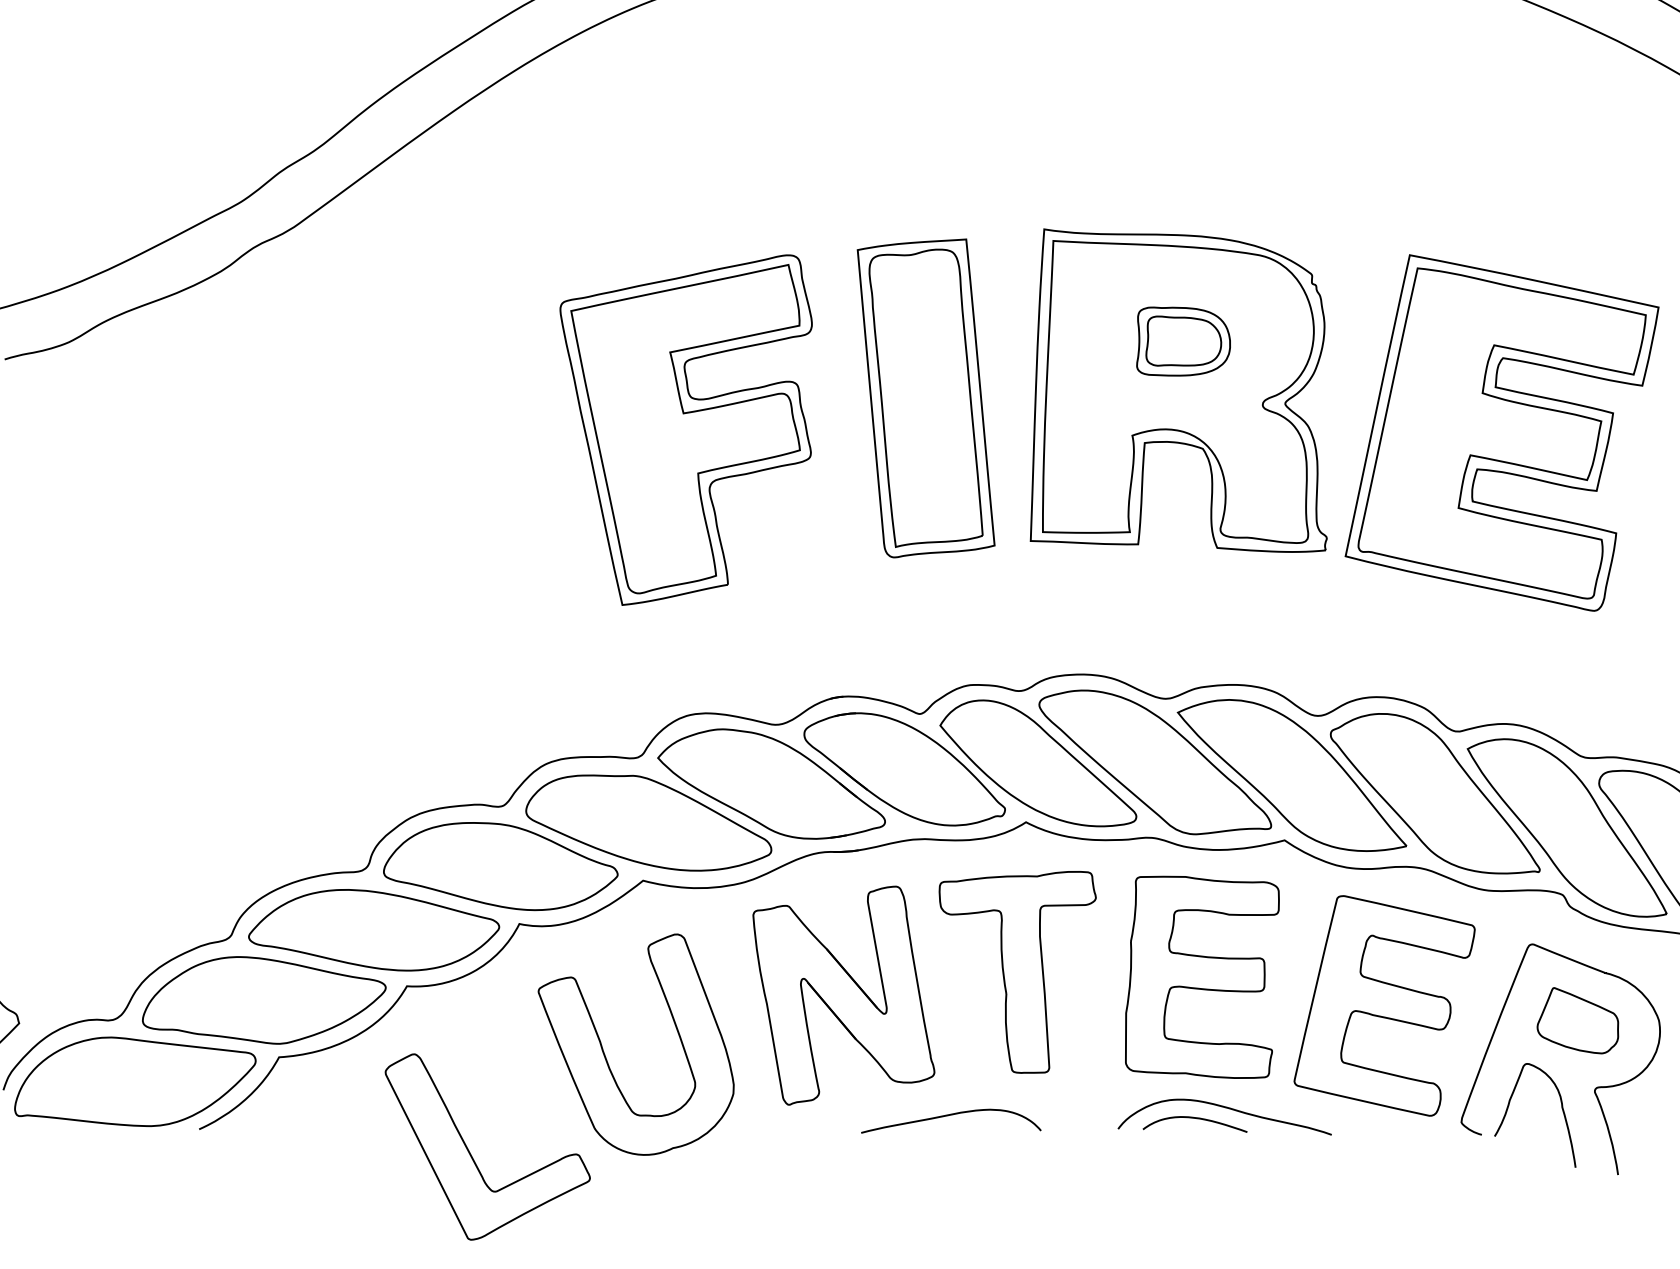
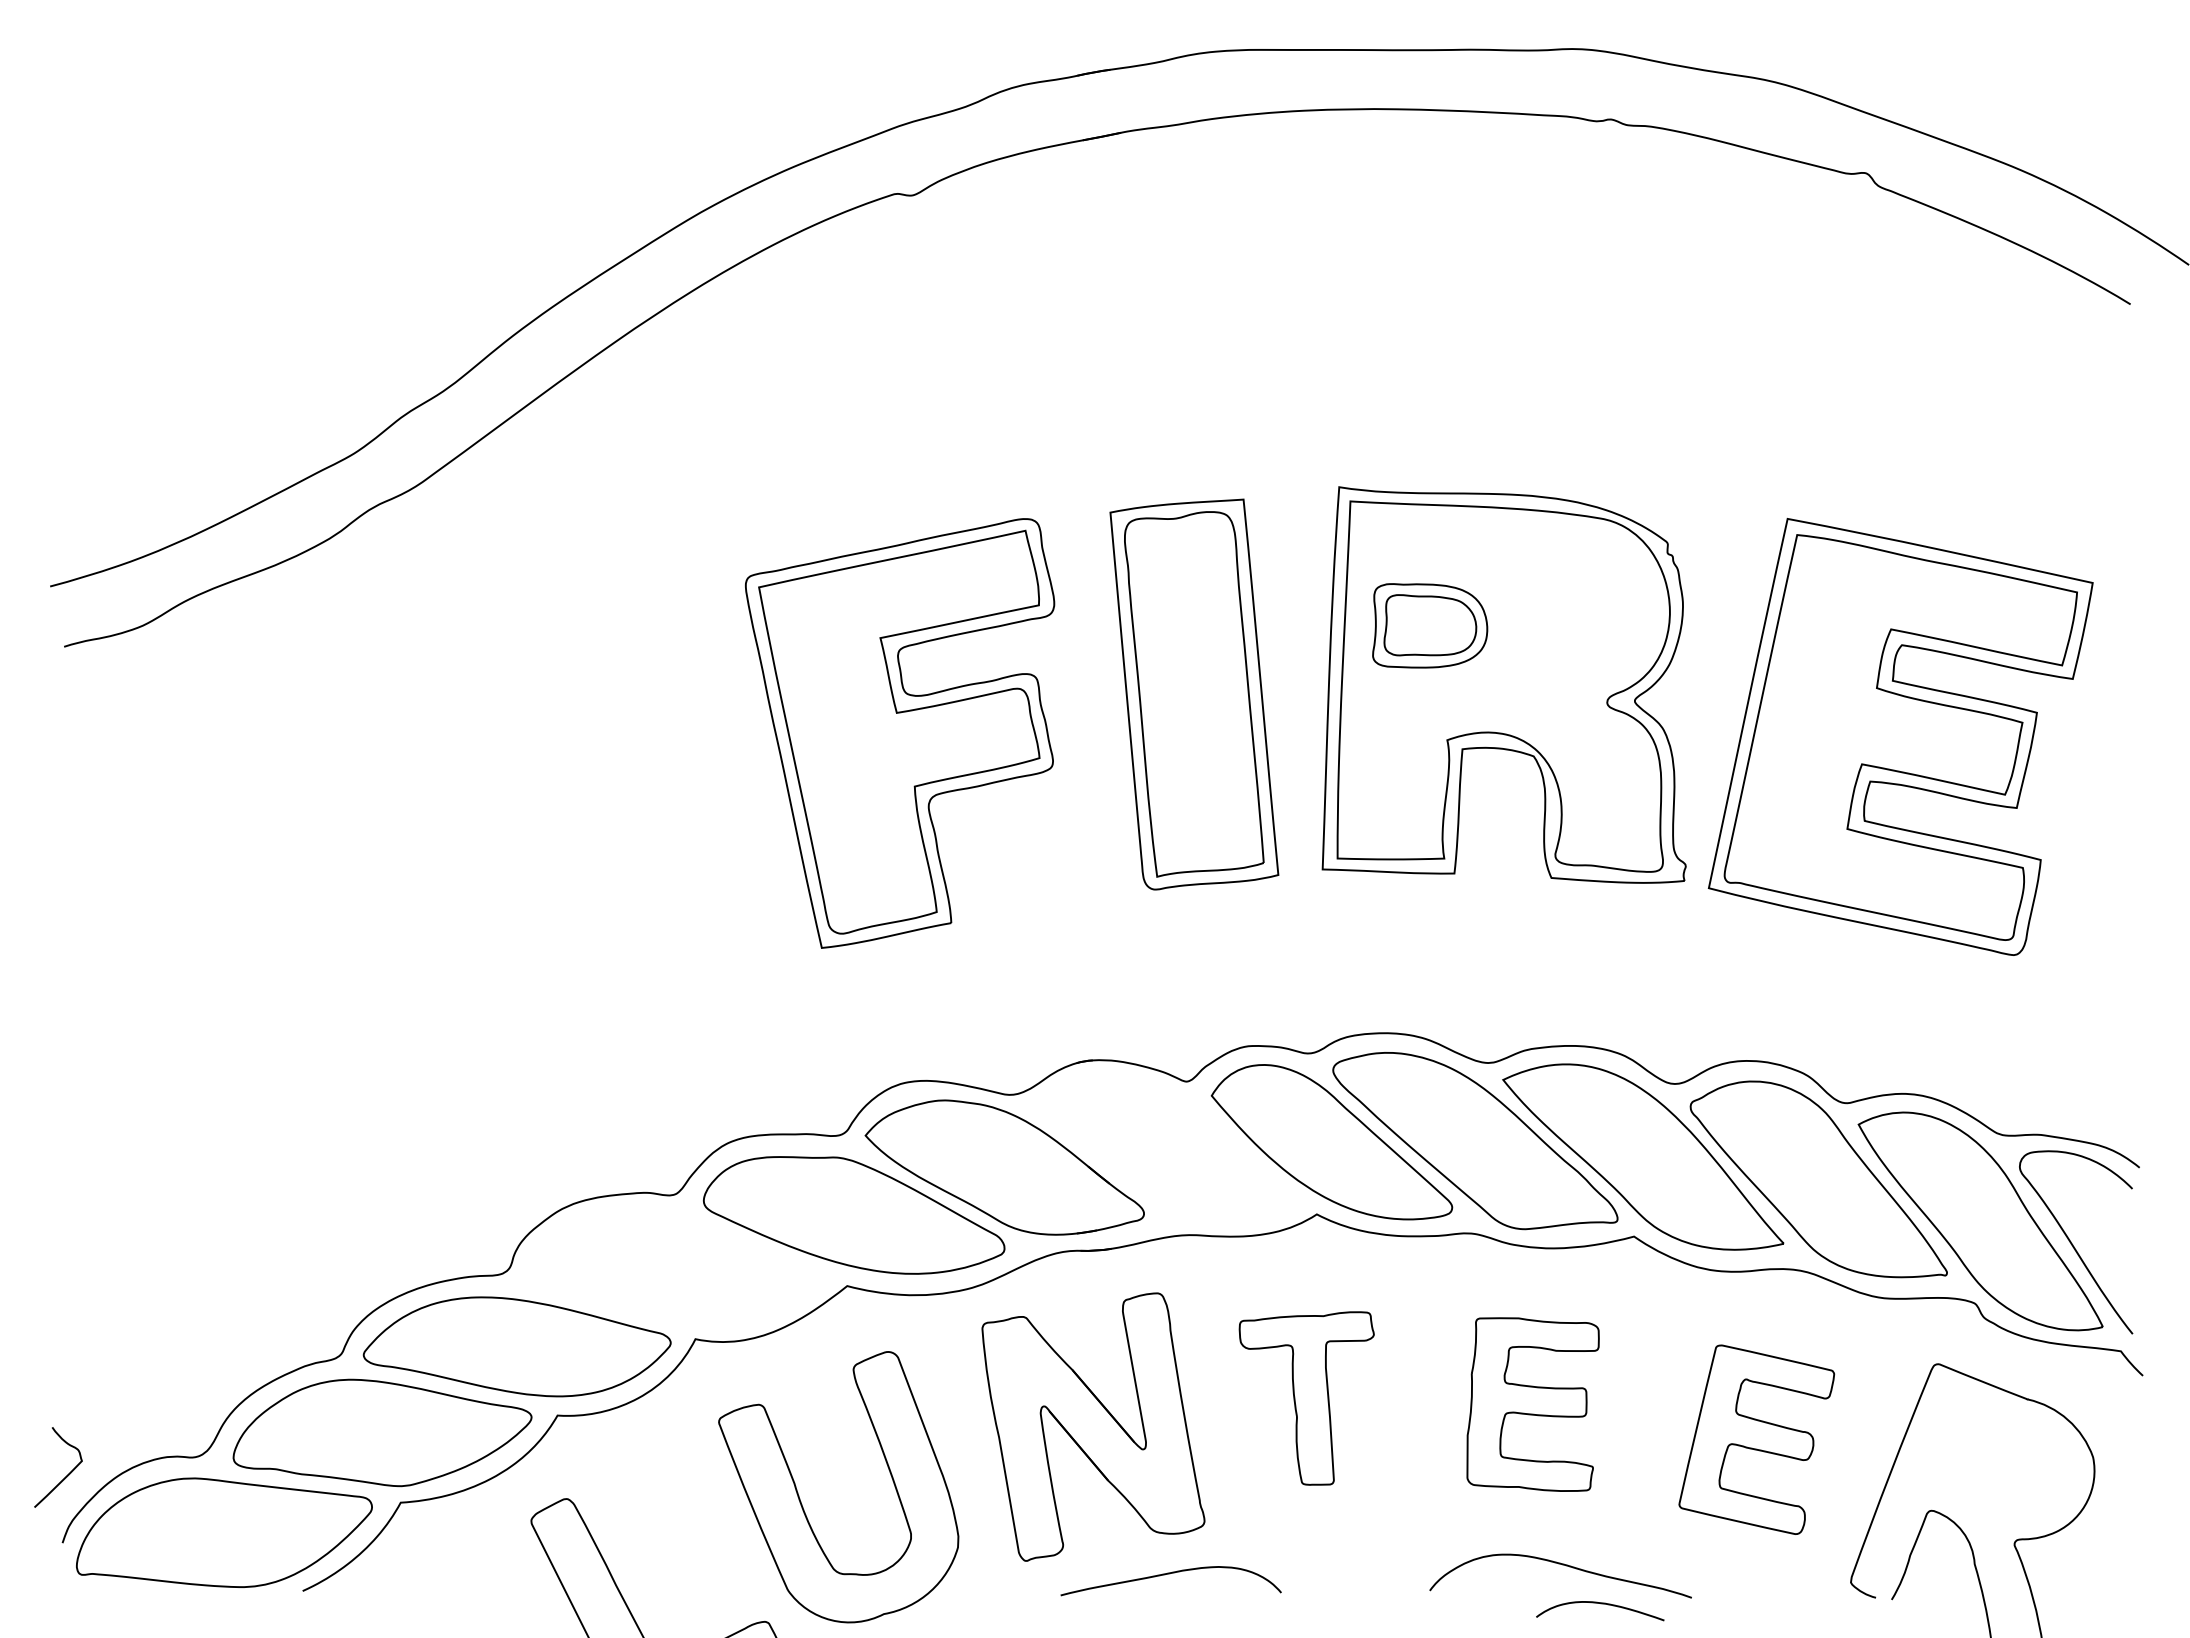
part: (1183, 341) -> (1430, 625), moved
part: (905, 769) -> (1168, 1149), removed
part: (500, 866) -> (672, 1268), removed
part: (1017, 972) -> (1306, 1398), size x0.7
part: (1201, 977) -> (1532, 1404), size x0.7
part: (1384, 1005) -> (1756, 1439), size x0.7
part: (1577, 1020) -> (1993, 1457), removed
curve: (950, 1115) -> (1170, 1574), moved
curve: (1195, 1119) -> (1600, 1604), moved

